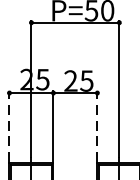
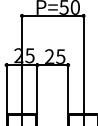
line: (9, 126) -> (6, 88), dashed -> solid
line: (97, 126) -> (68, 88), dashed -> solid

